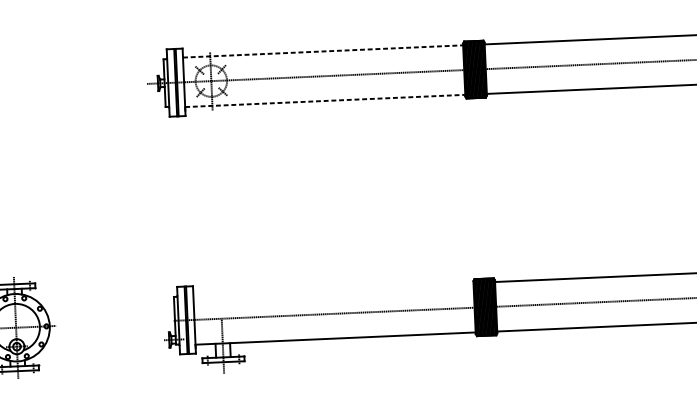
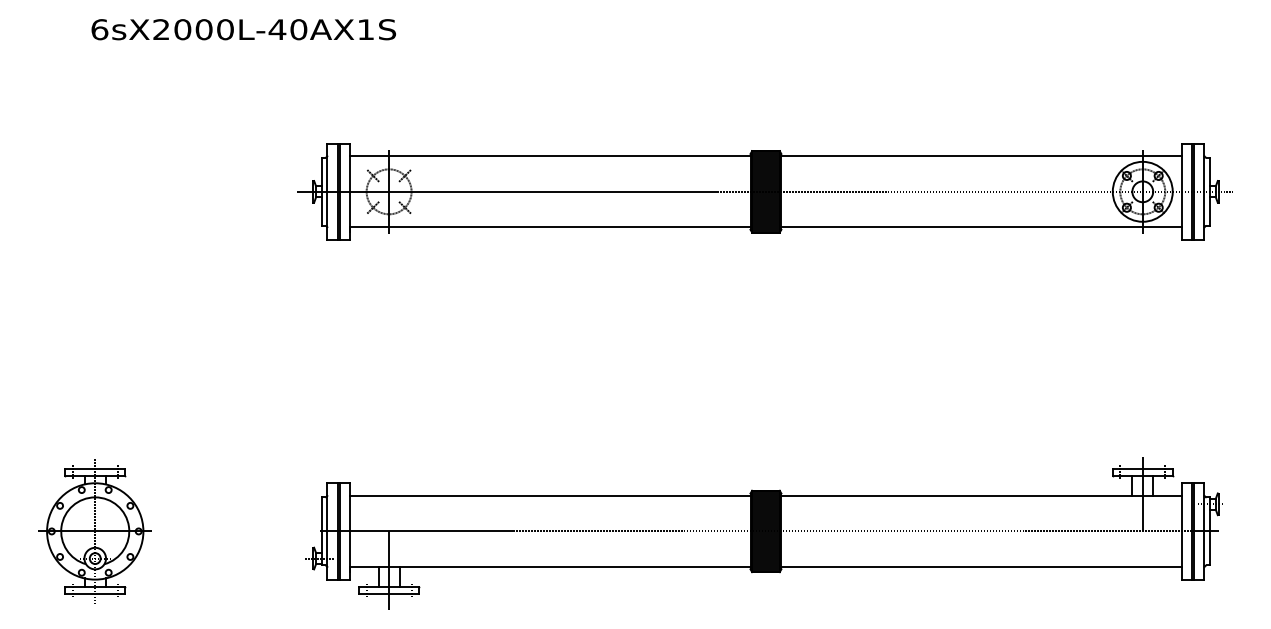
line: (323, 51) -> (550, 156), dashed -> solid
line: (325, 101) -> (550, 227), dashed -> solid
line: (333, 289) -> (550, 496), added

